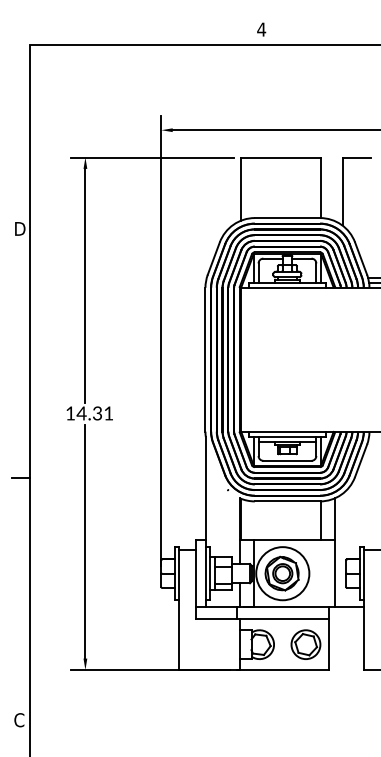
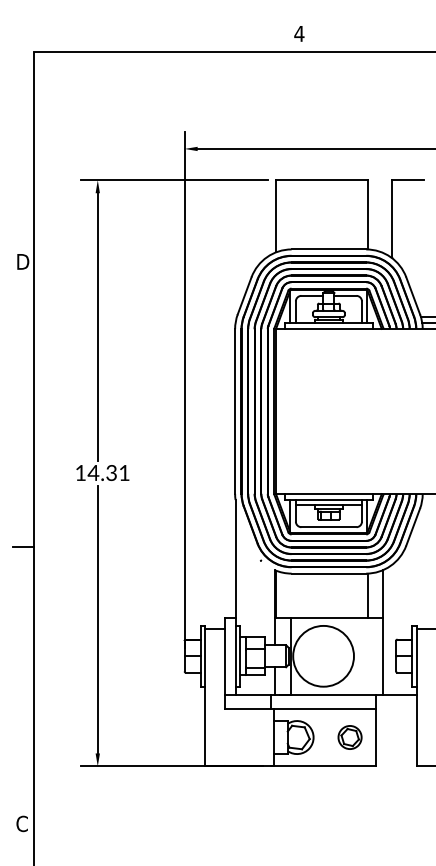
part: (281, 573) -> (322, 656), removed
part: (305, 644) -> (349, 737), size x0.7

